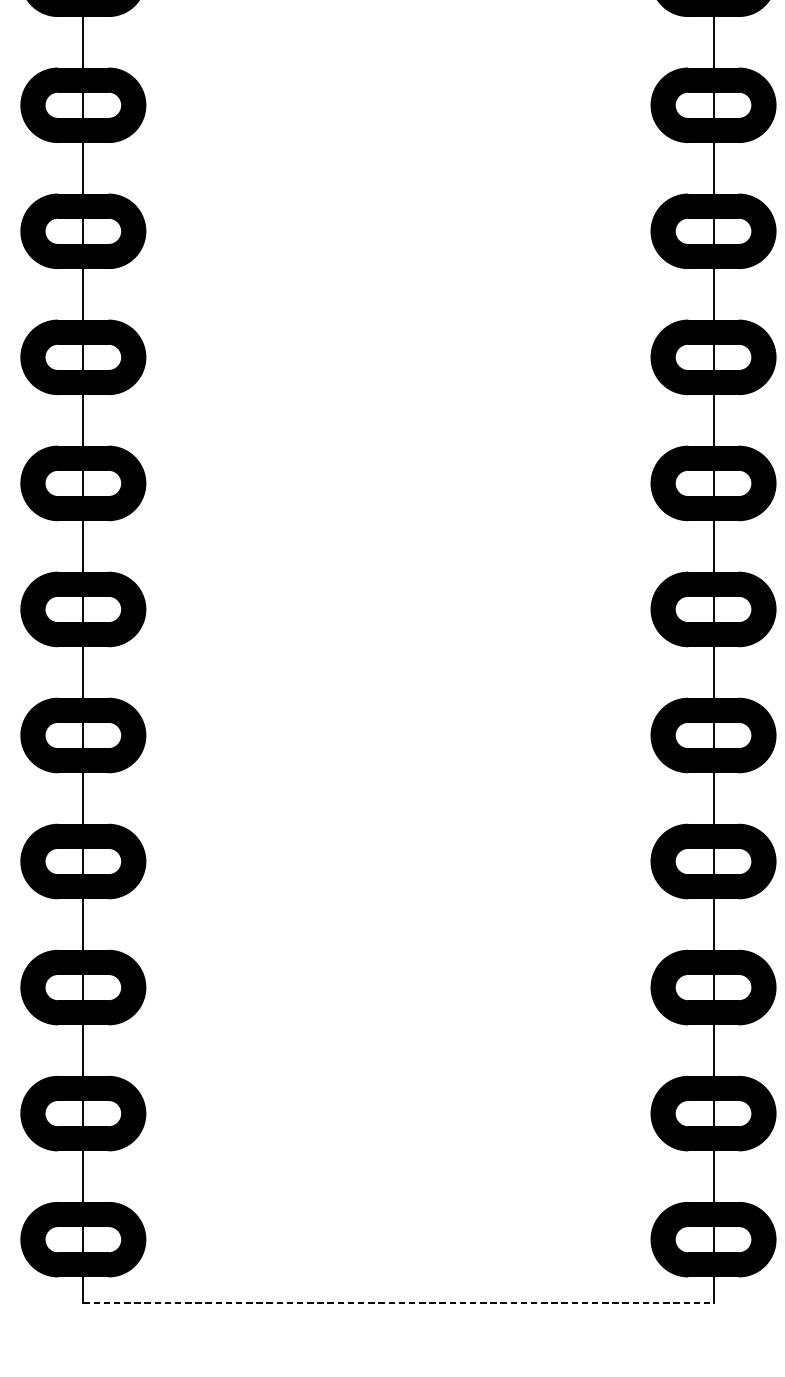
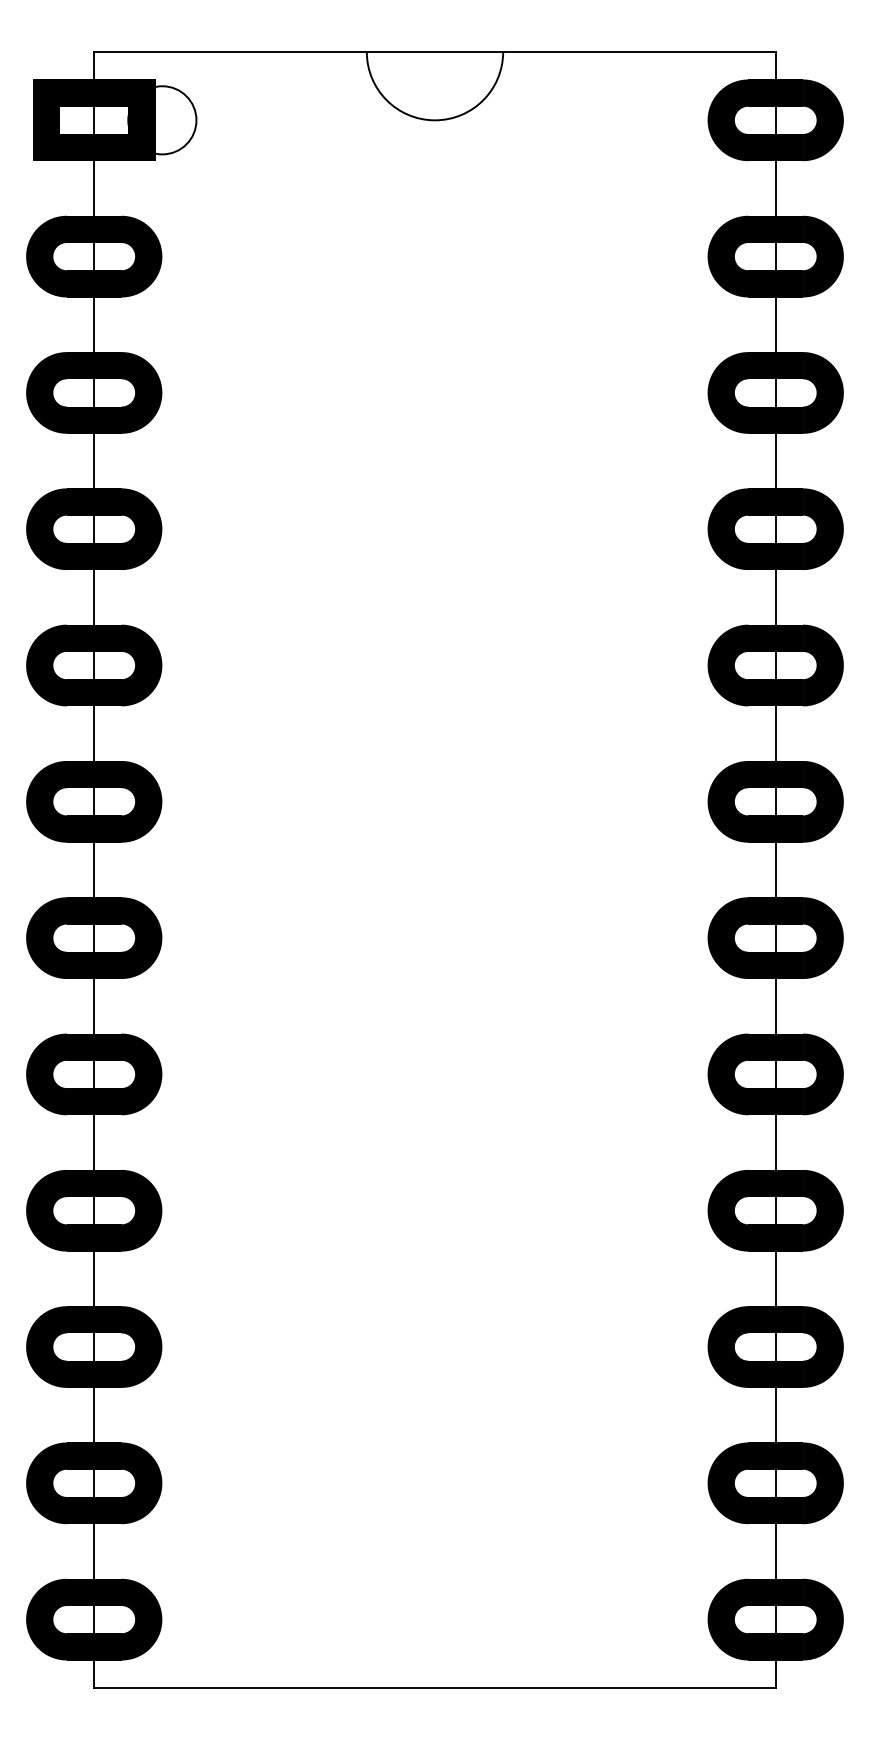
line: (397, 1302) -> (434, 1687), dashed -> solid

